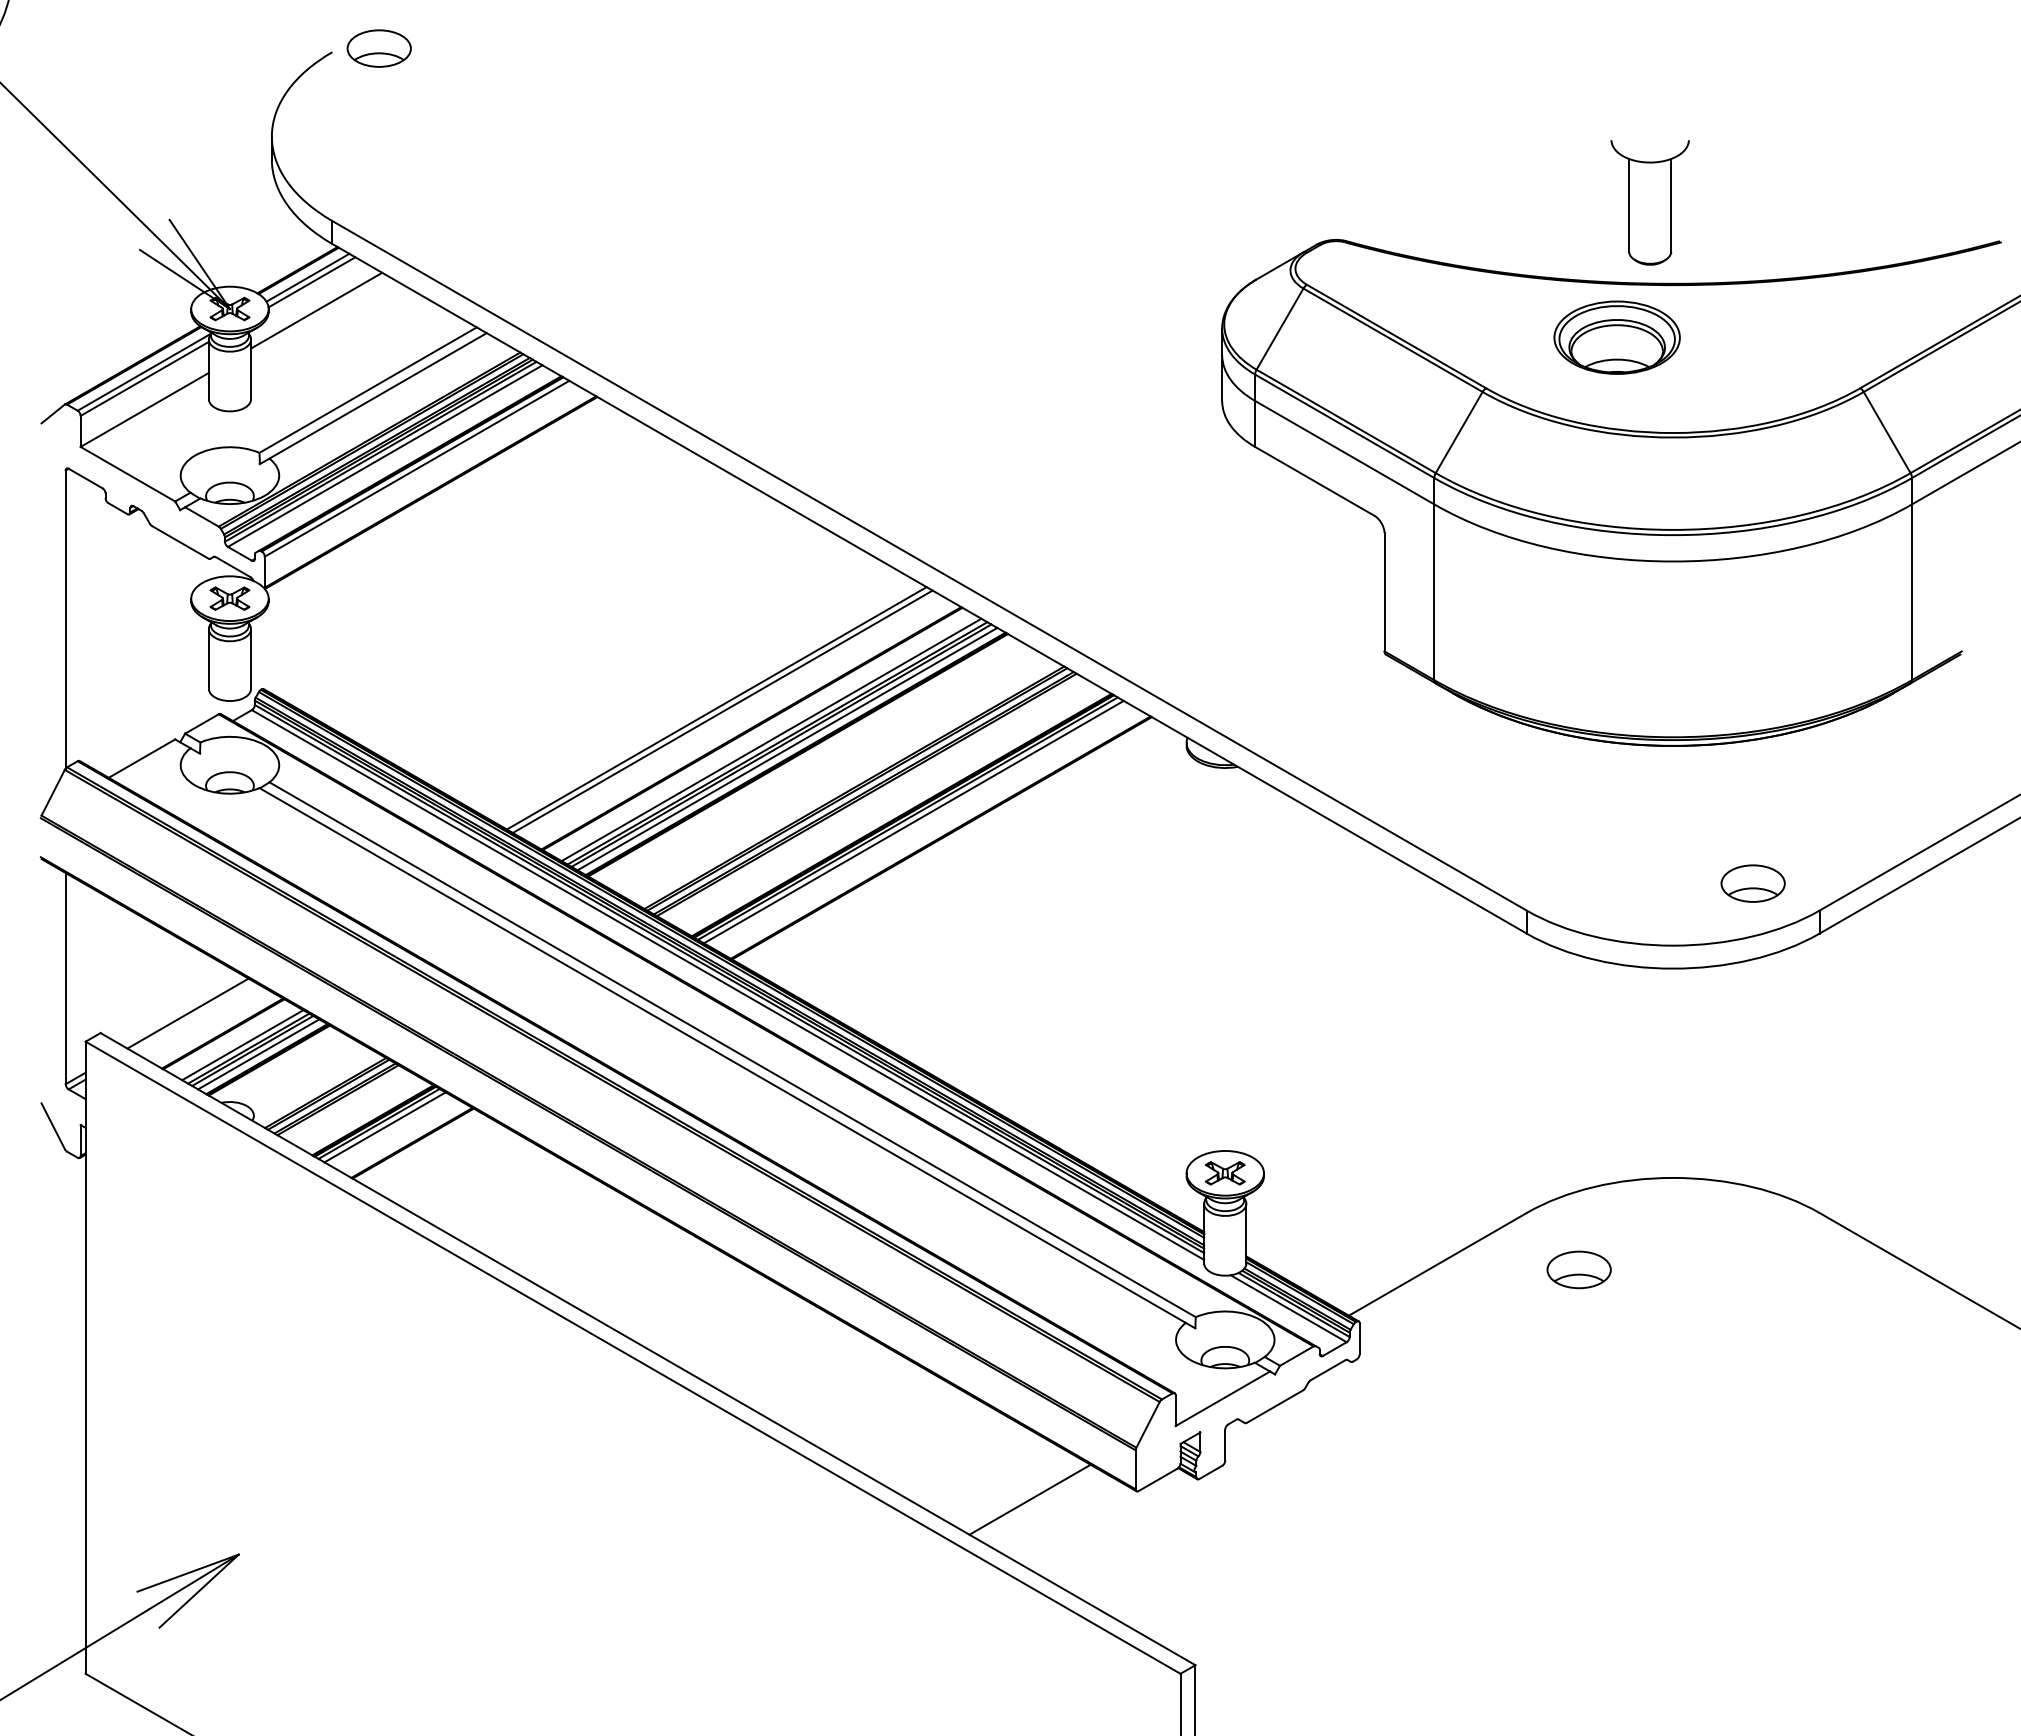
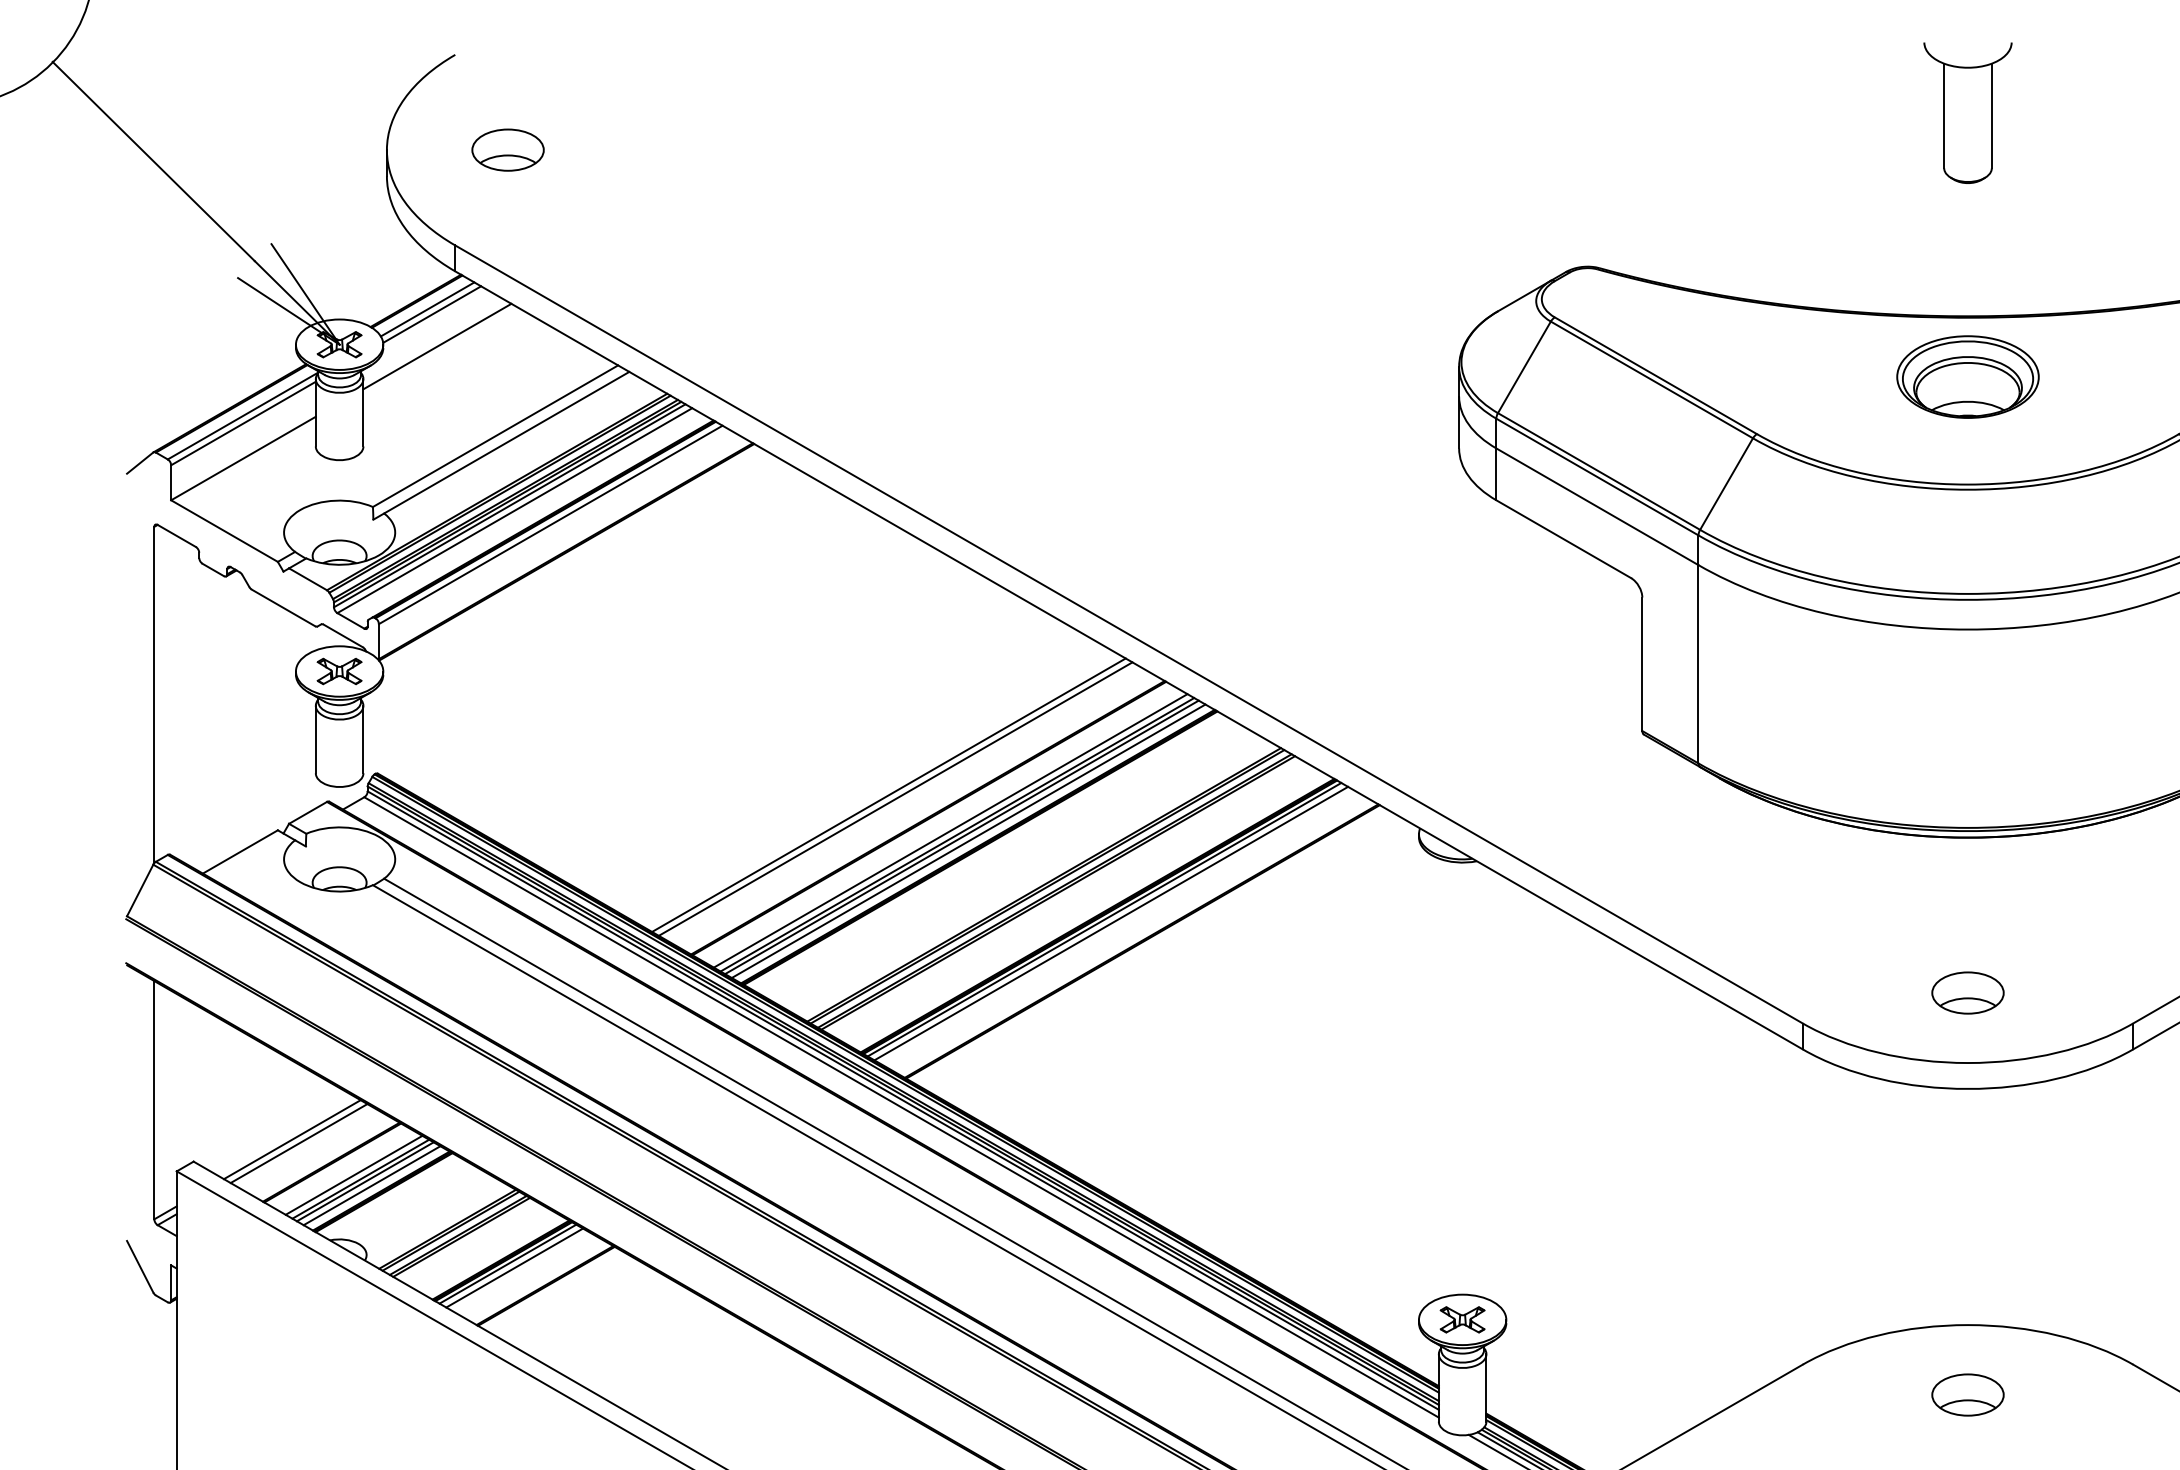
part: (378, 48) -> (507, 150), moved
part: (1649, 202) -> (1967, 112), moved
part: (1616, 337) -> (1967, 376), moved
part: (1752, 883) -> (1967, 992), moved
line: (193, 1017) -> (298, 1144), added
part: (1578, 1269) -> (1967, 1394), moved

